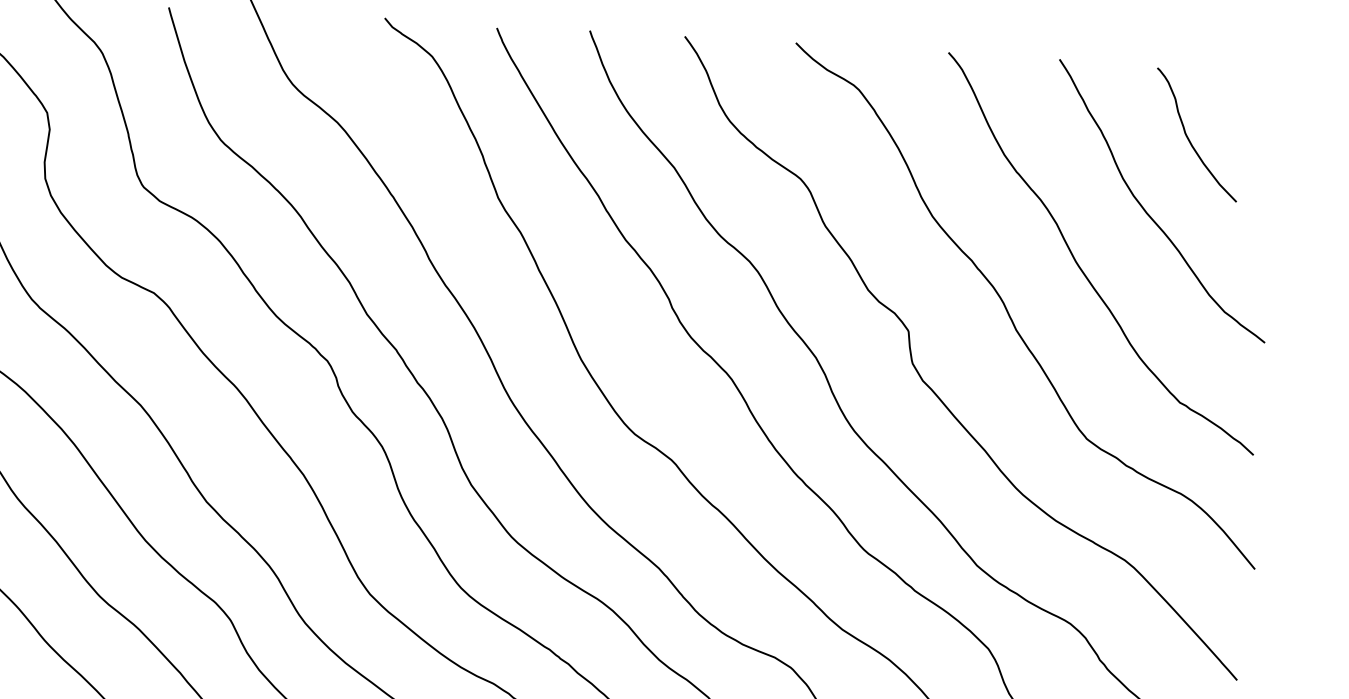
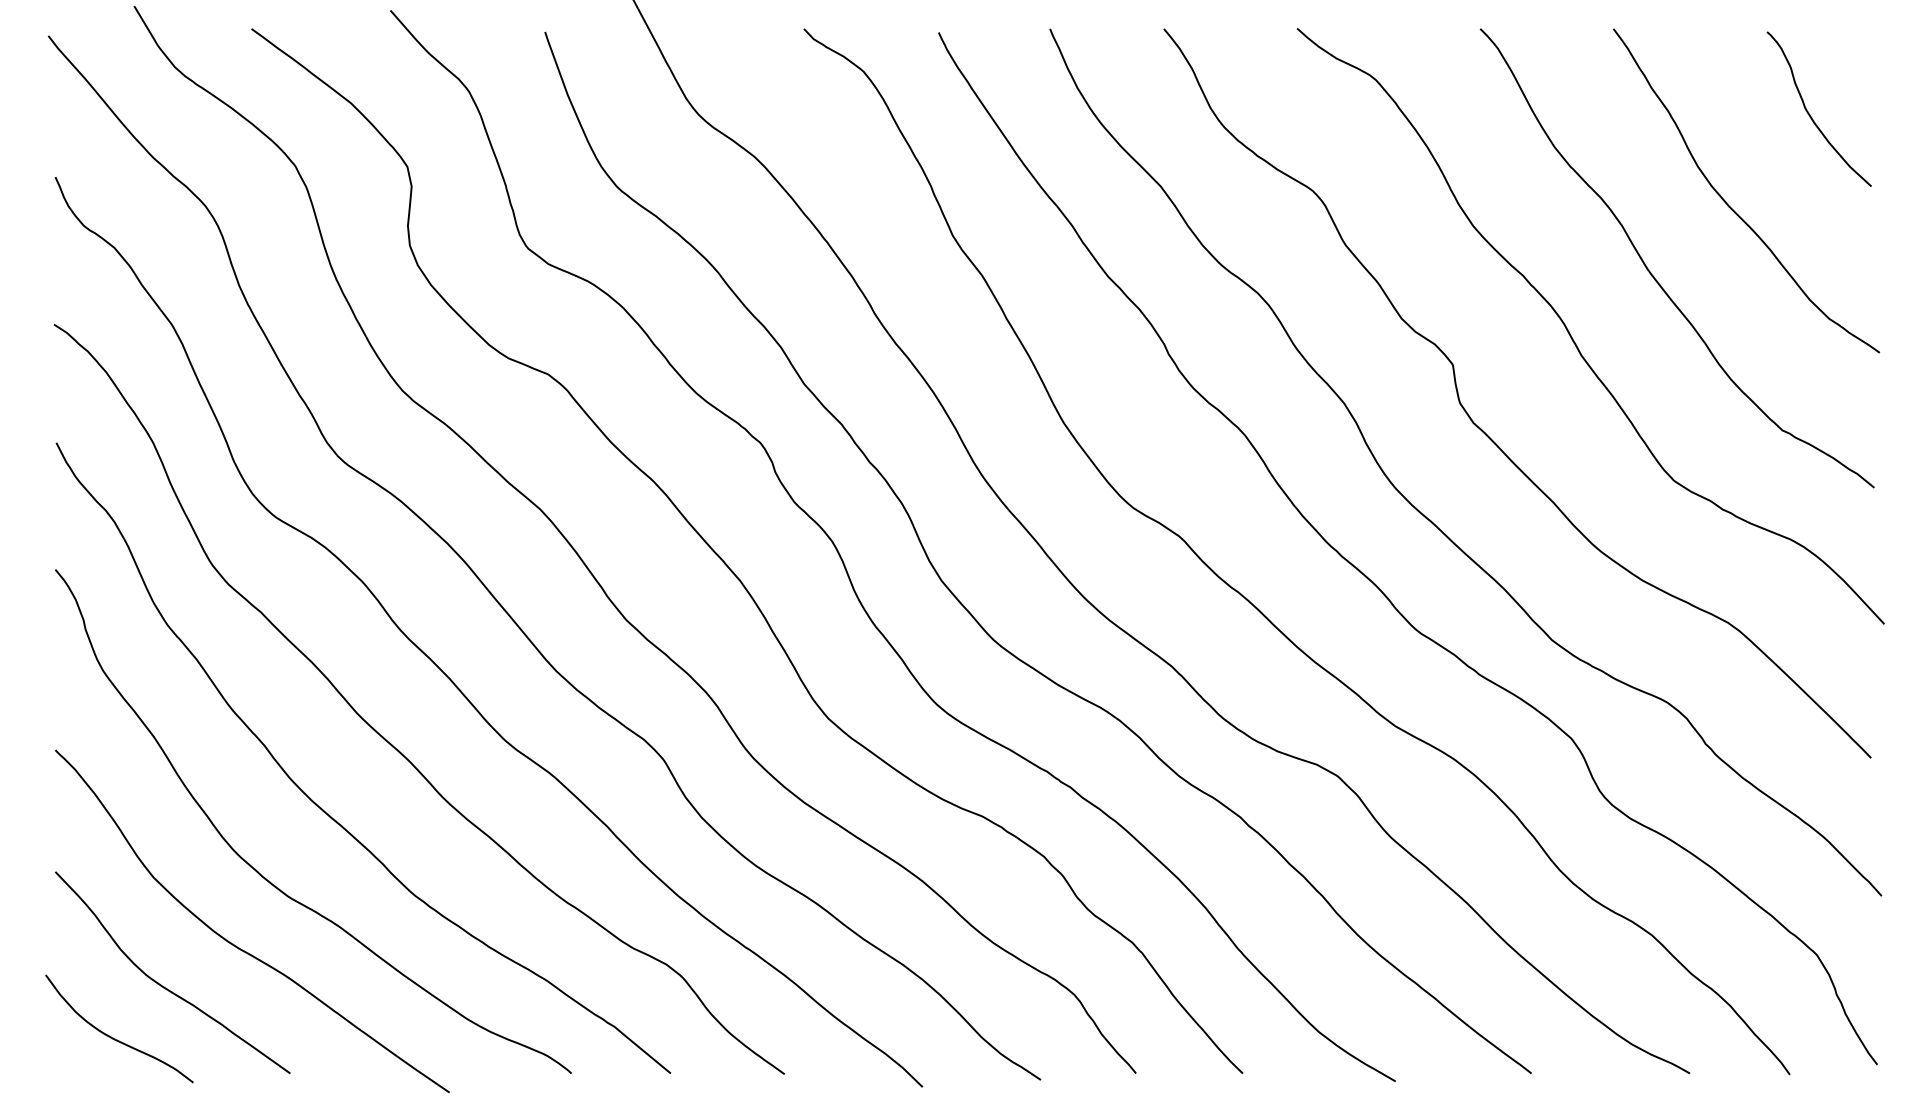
curve: (1189, 138) -> (1810, 114), moved

